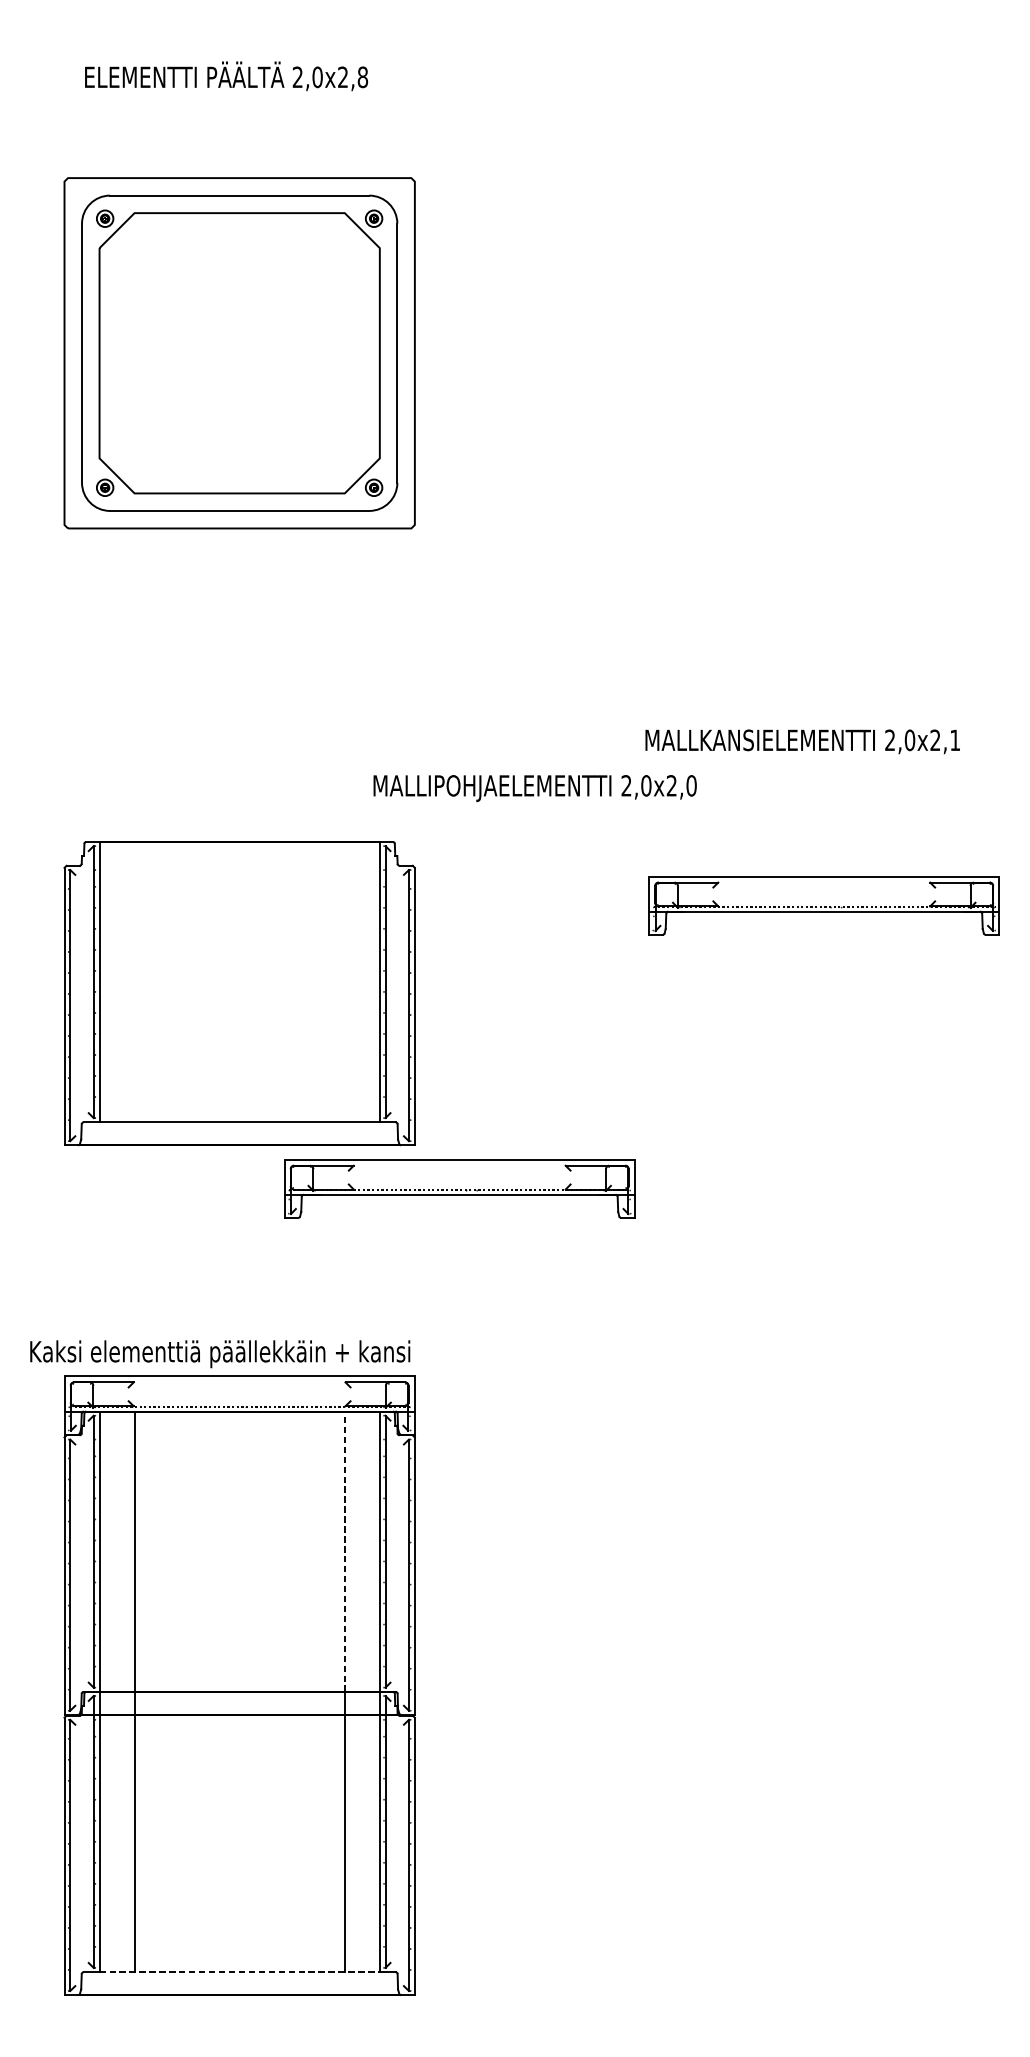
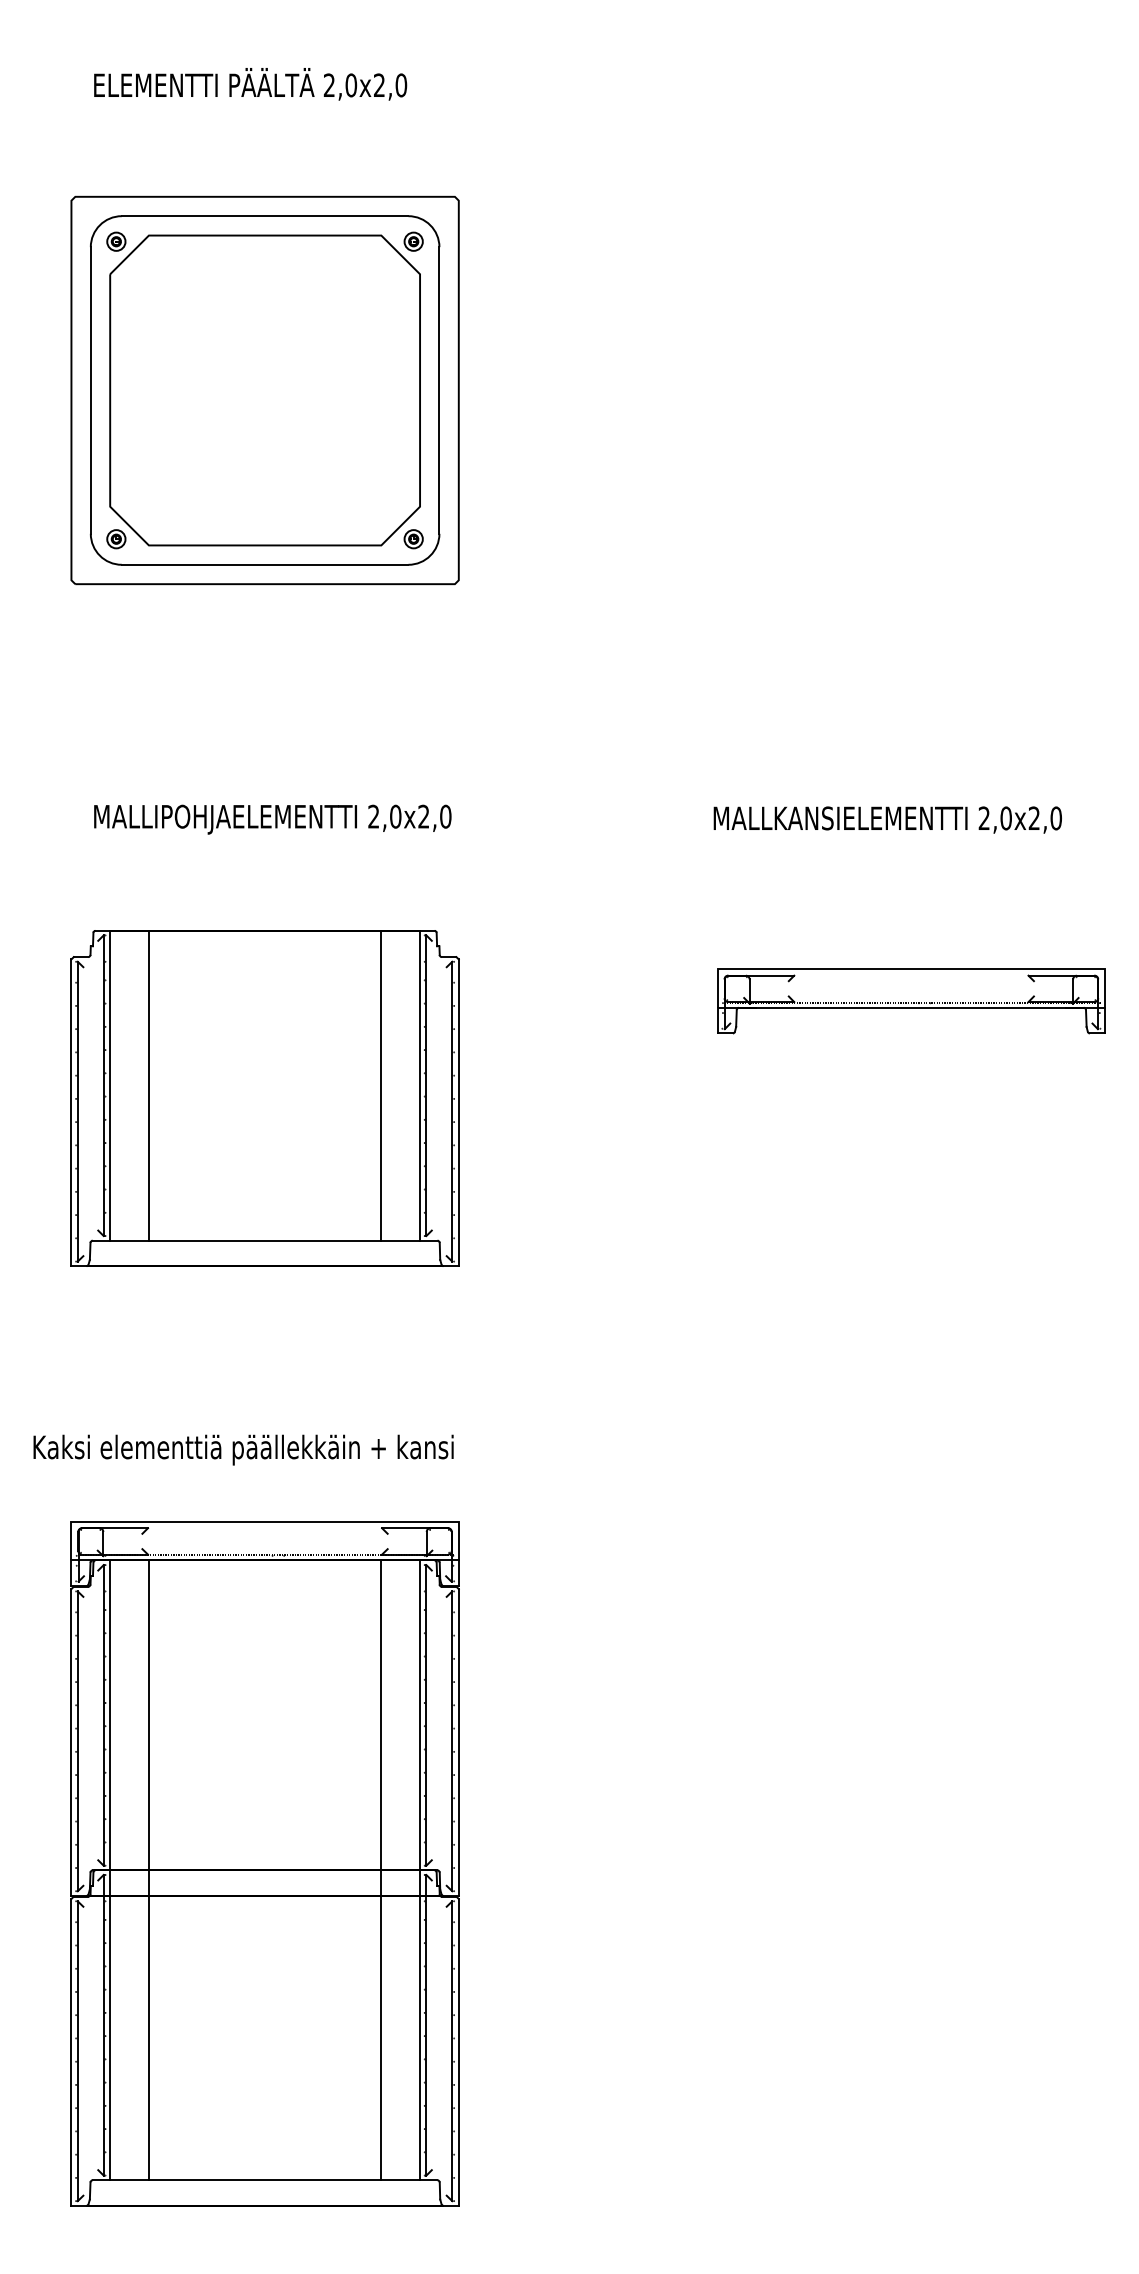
text: (363, 76) -> (401, 84), 2,0x2,8 -> 2,0x2,0
text: (954, 740) -> (1055, 818), 2,0x2,1 -> 2,0x2,0
text: (534, 788) -> (272, 819), moved
line: (134, 981) -> (148, 1085), added
line: (344, 981) -> (381, 1085), added
part: (459, 1189) -> (508, 1314), removed
text: (220, 1353) -> (243, 1449), moved
line: (344, 1551) -> (381, 1715), dashed -> solid
line: (240, 1972) -> (265, 2180), dashed -> solid

